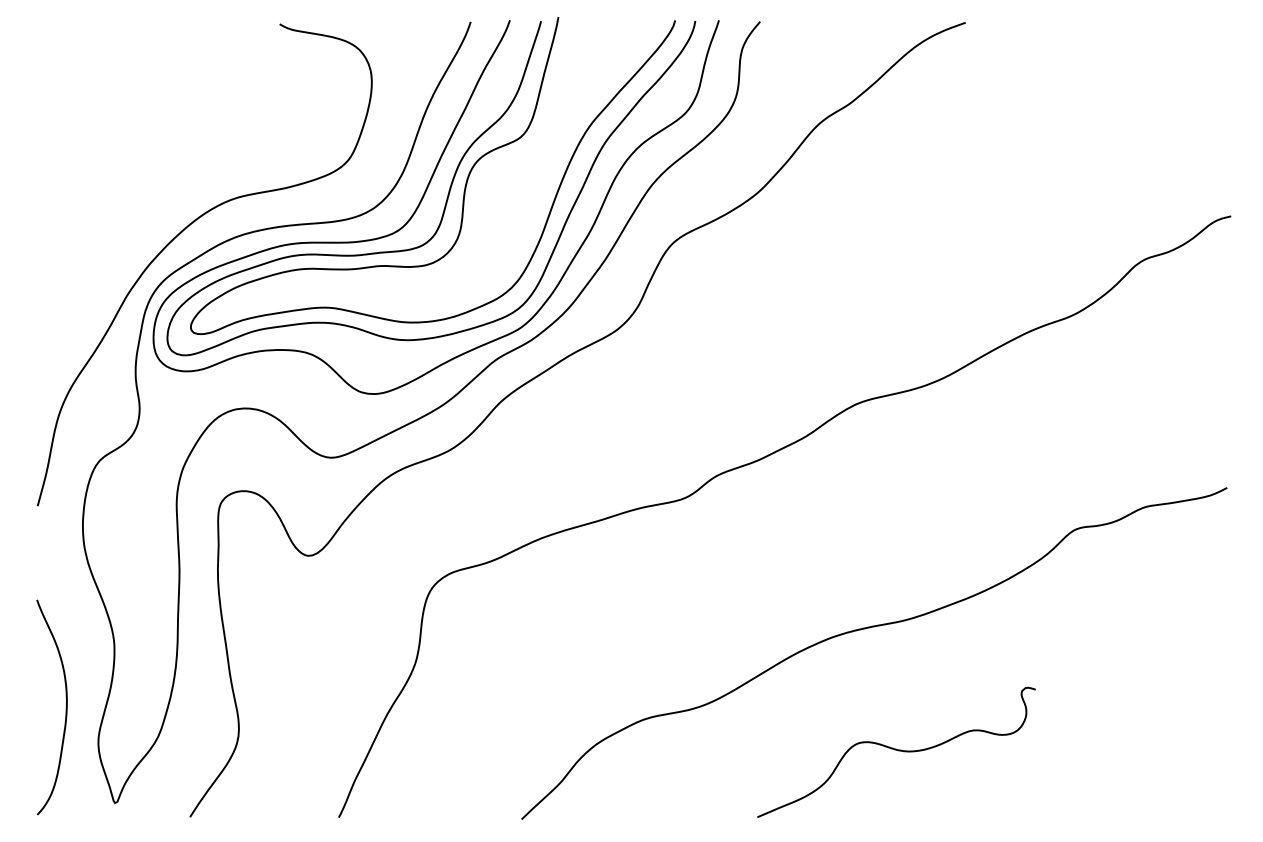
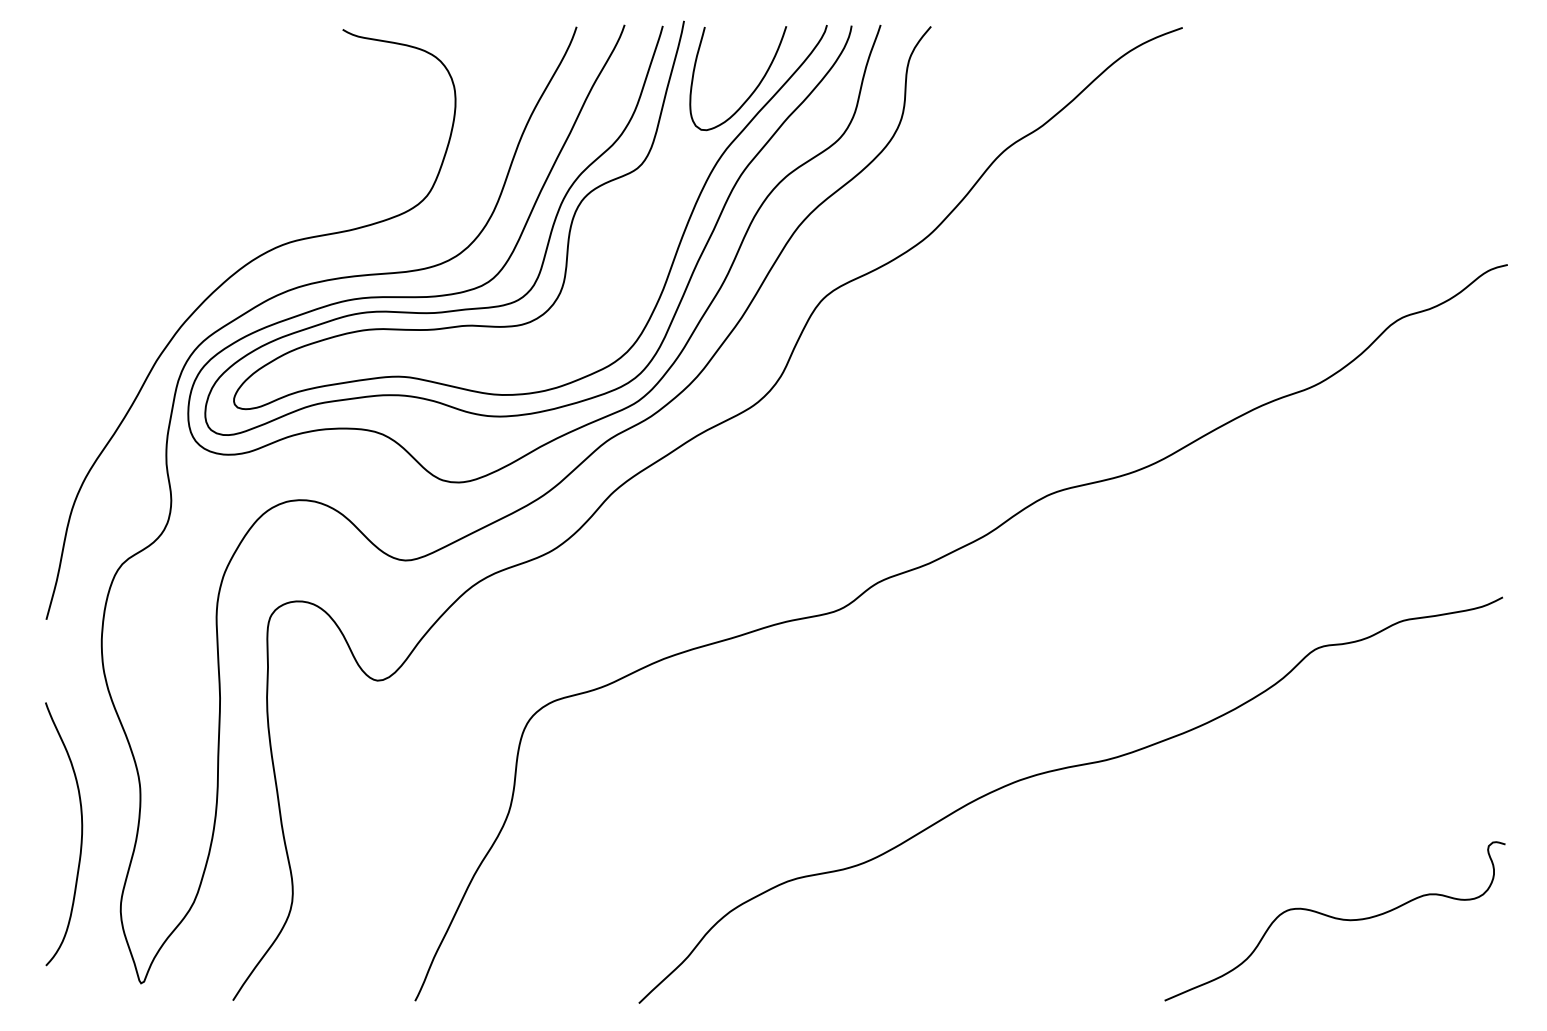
curve: (614, 74) -> (752, 91), added
curve: (66, 707) -> (81, 834), moved
curve: (896, 750) -> (1335, 919), moved

